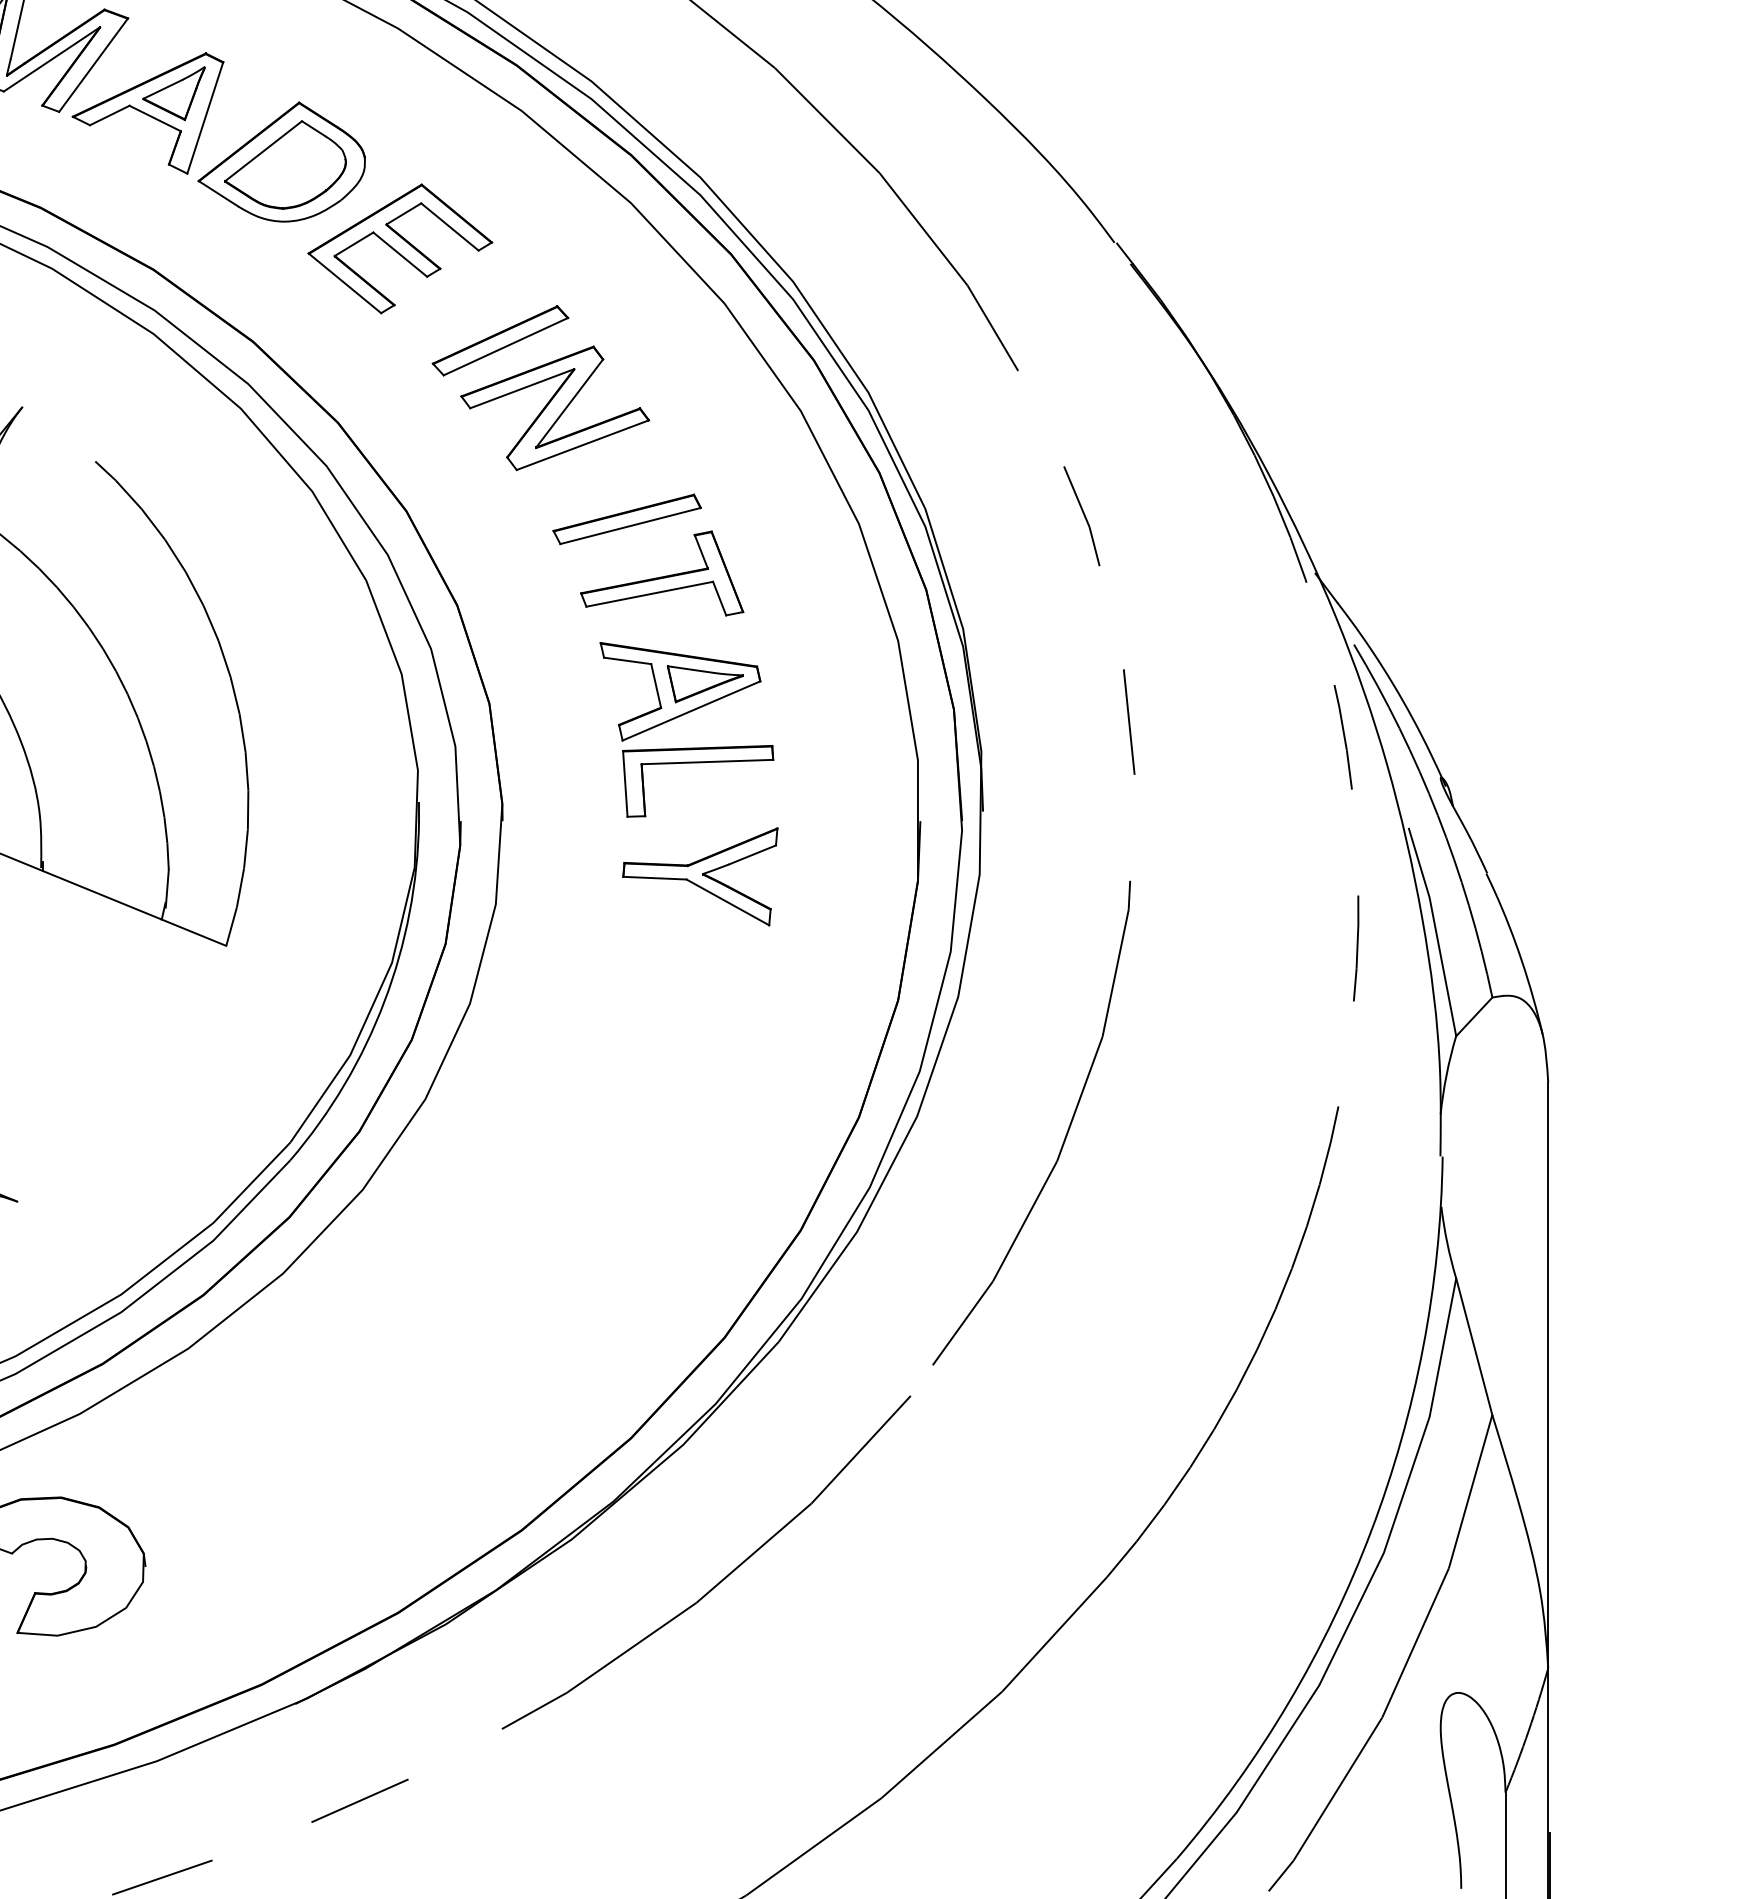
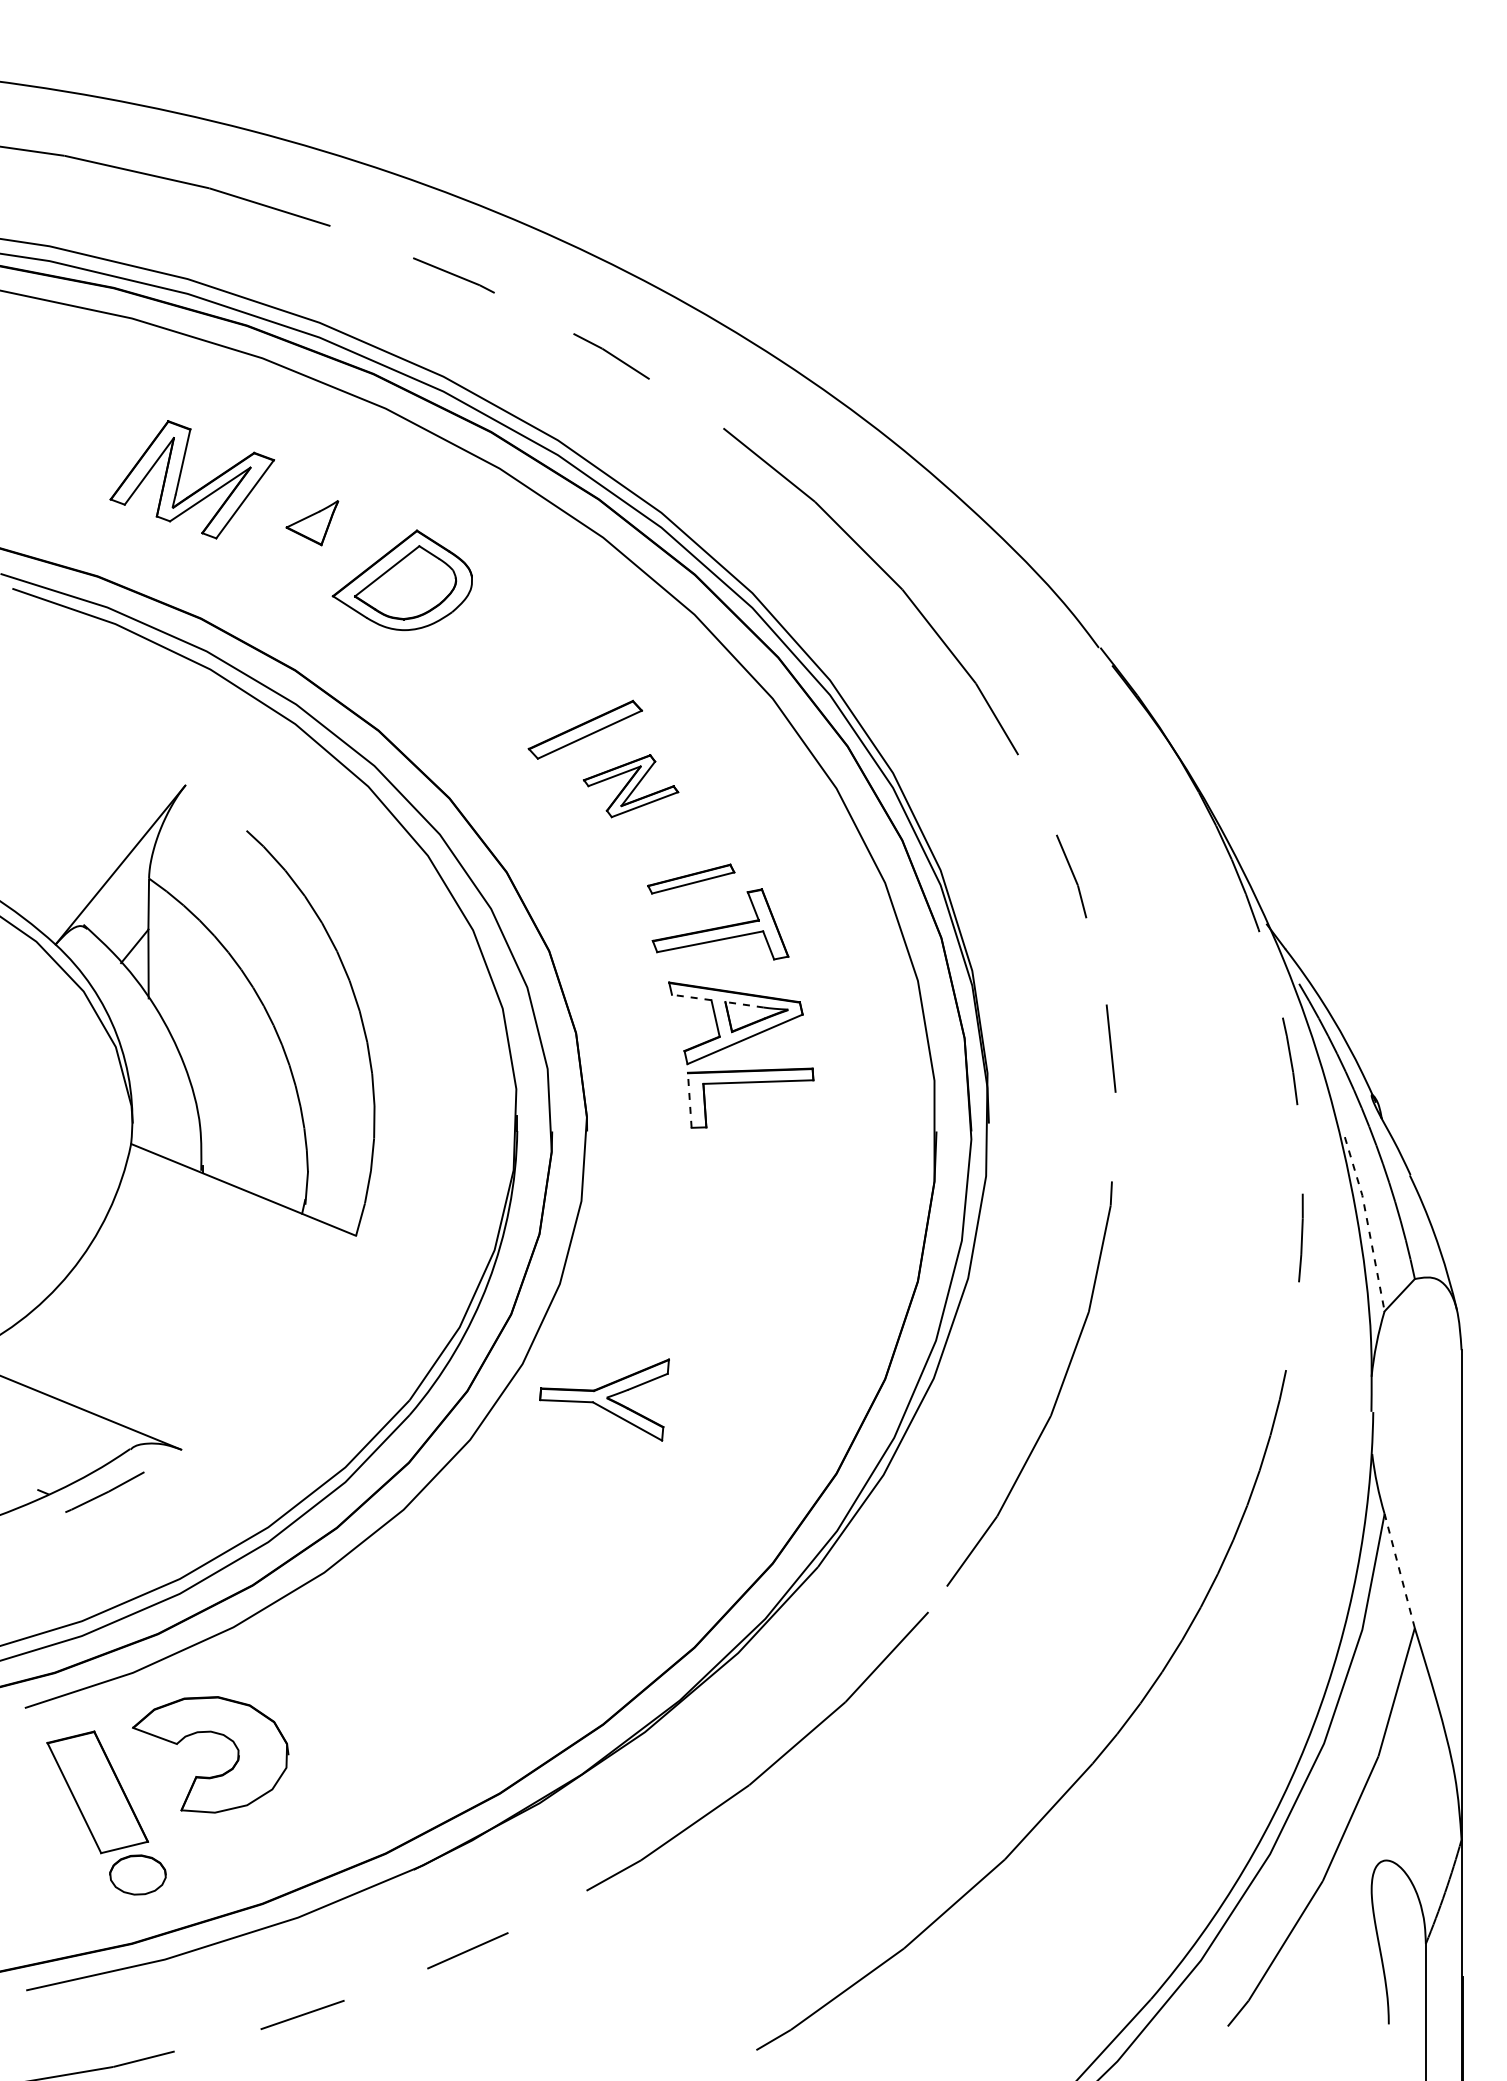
part: (147, 113) -> (290, 539), removed
part: (400, 248) -> (501, 652), removed
part: (554, 407) -> (630, 785), size x0.6
part: (626, 518) -> (690, 878), size x0.7
line: (627, 660) -> (691, 997), solid -> dashed
line: (690, 669) -> (744, 1004), solid -> dashed
line: (624, 784) -> (689, 1100), solid -> dashed
part: (700, 876) -> (604, 1399), moved
line: (1435, 931) -> (1367, 1223), solid -> dashed
line: (1474, 1346) -> (1399, 1570), solid -> dashed

